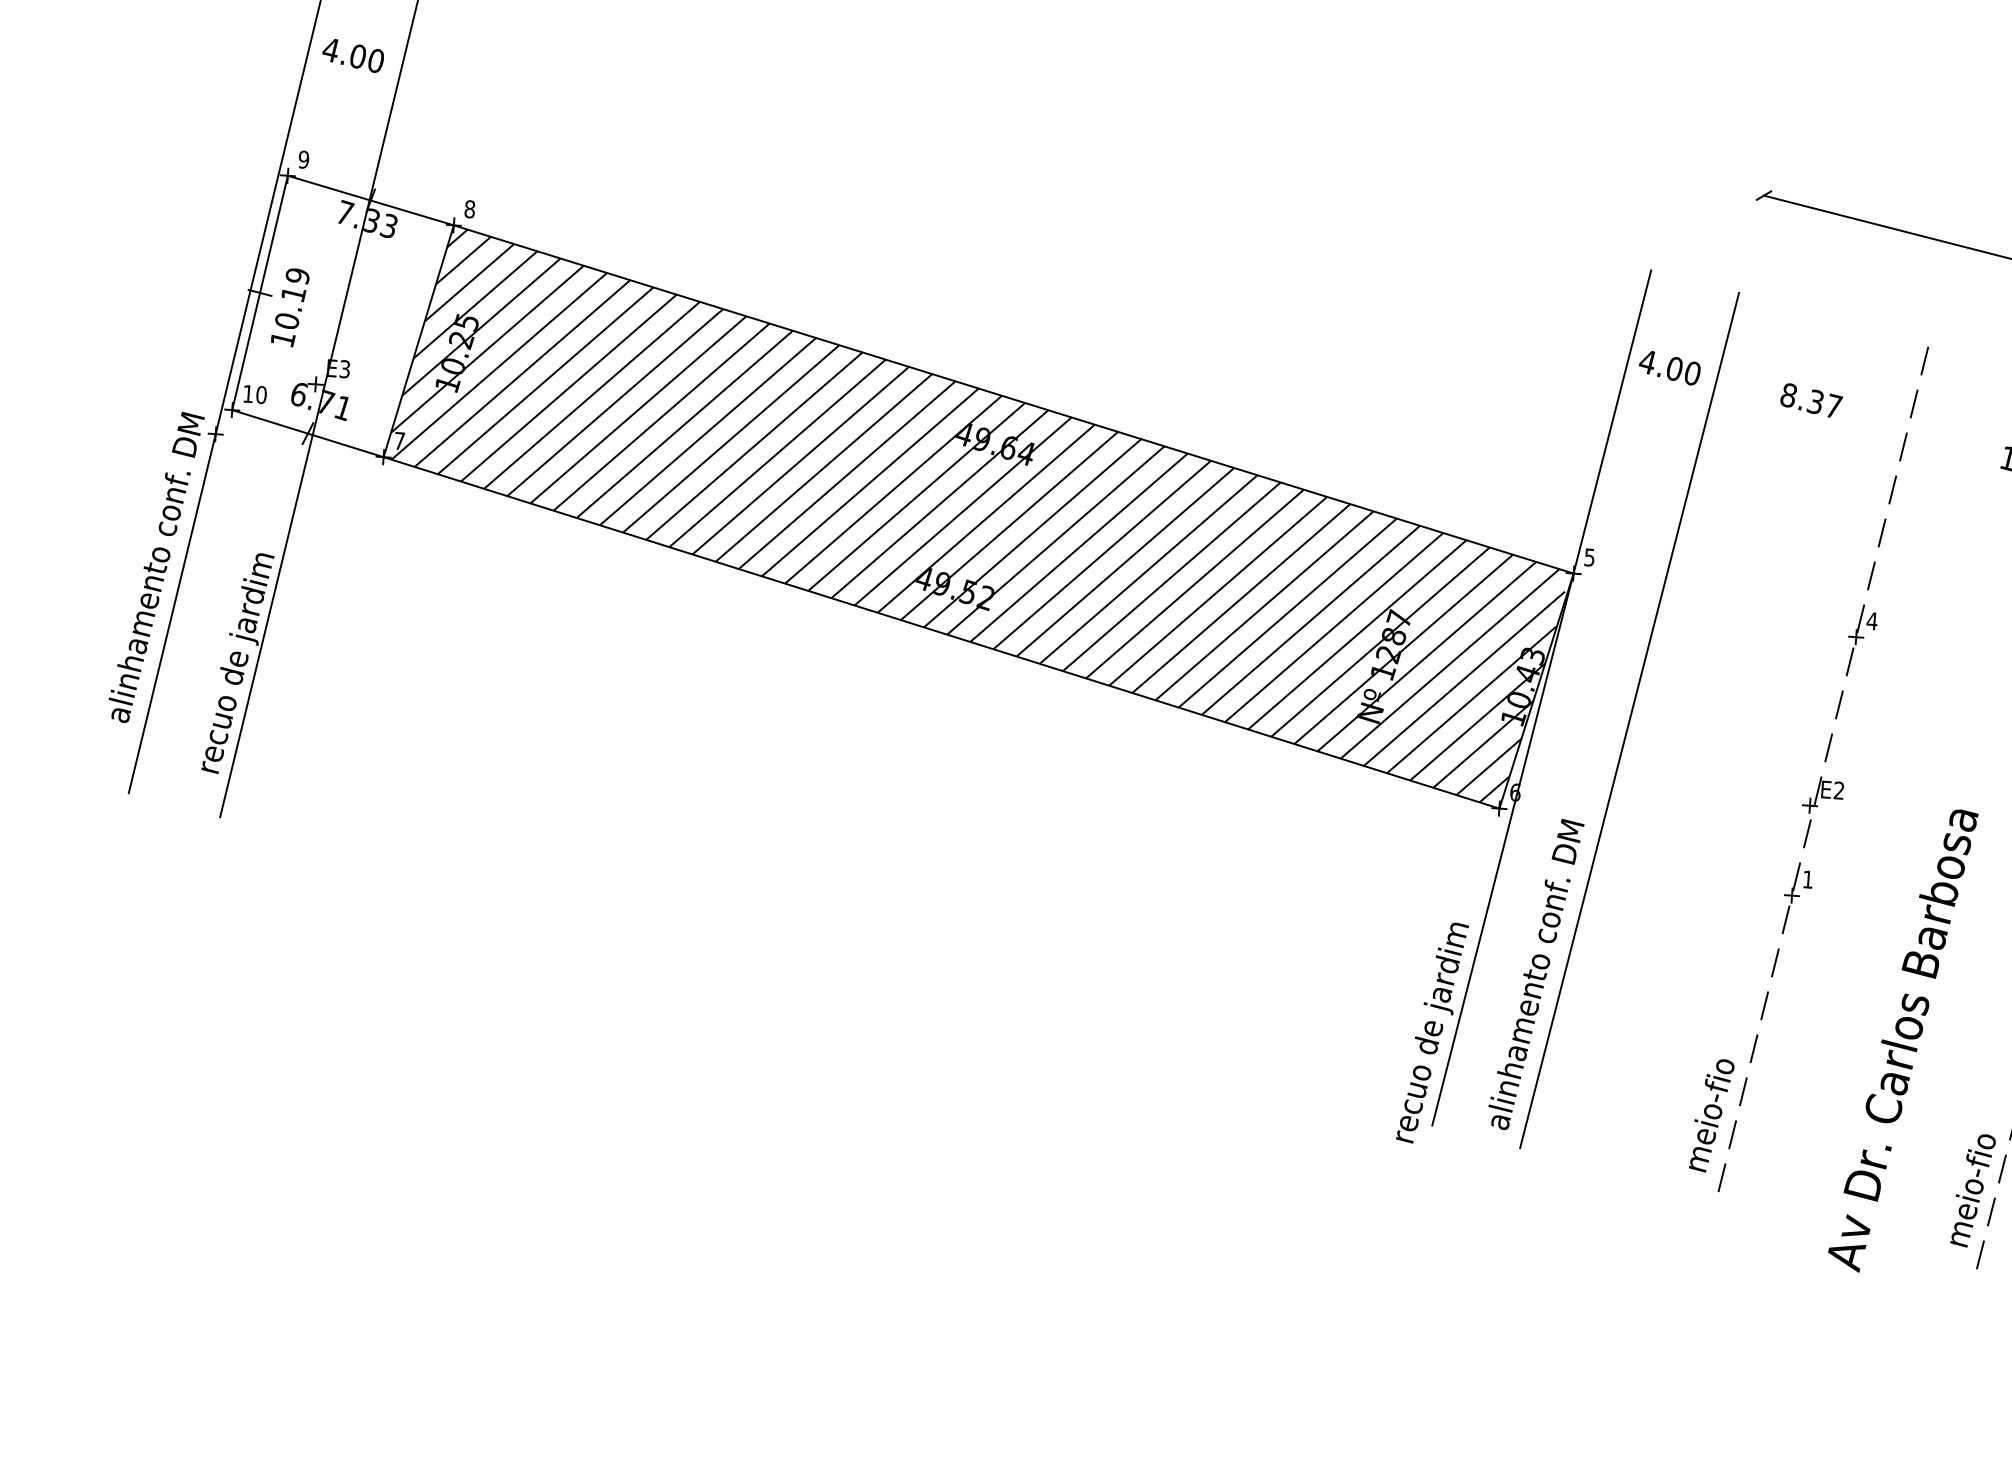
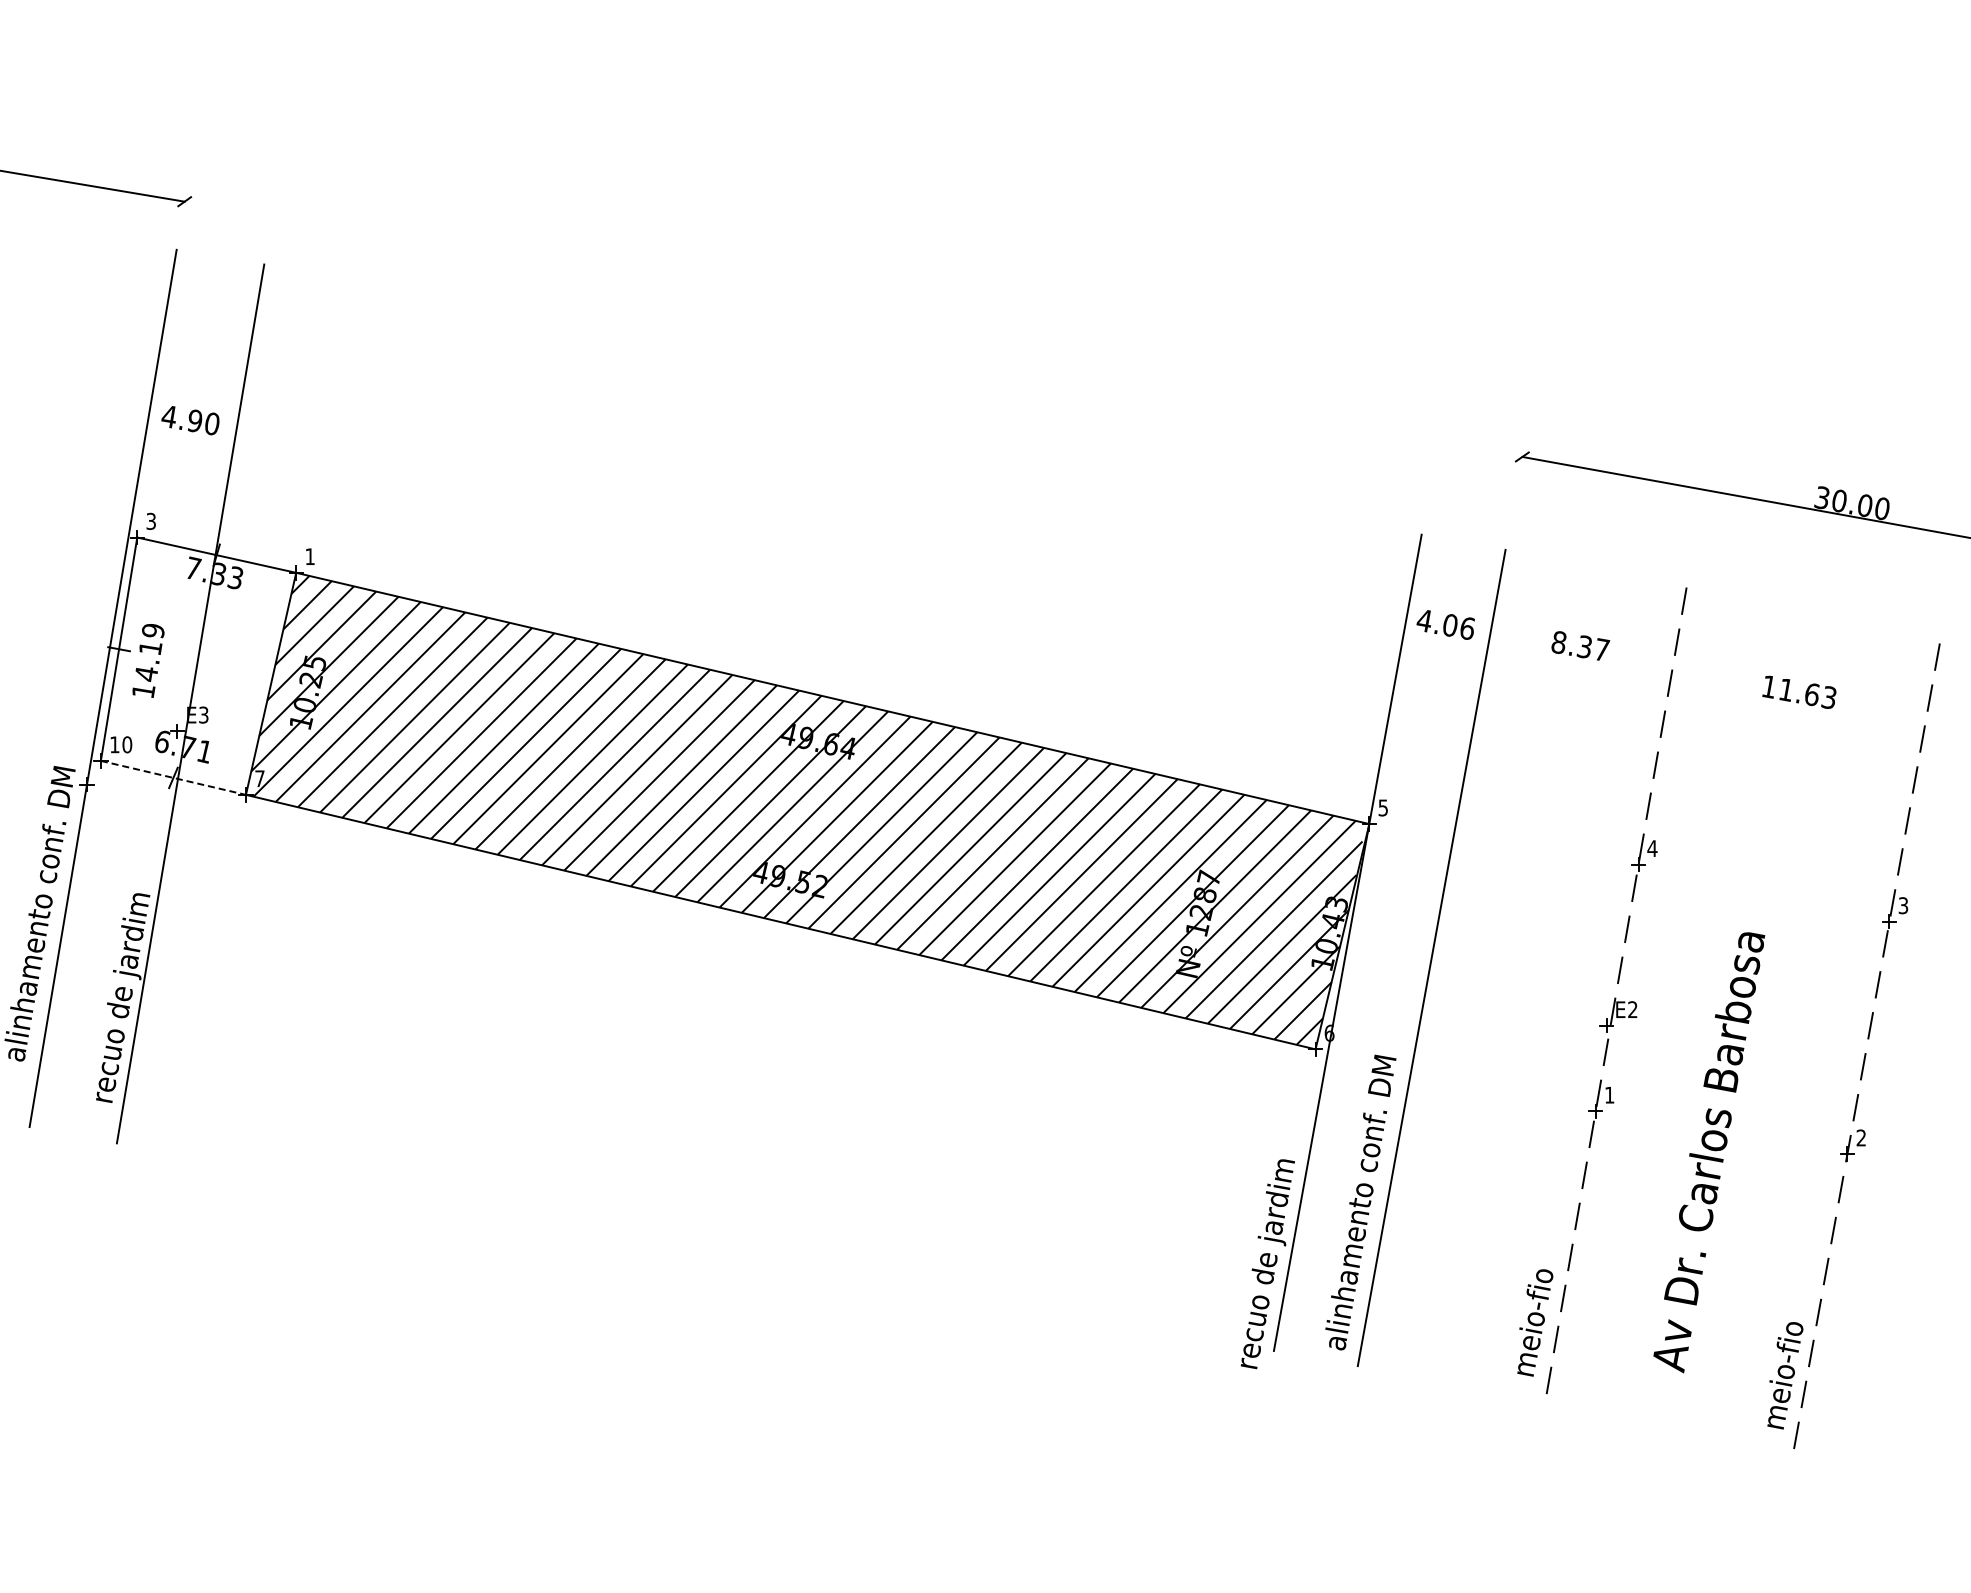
text: (357, 55) -> (194, 420), 4.00 -> 4.90
text: (304, 159) -> (151, 521), 9 -> 3
text: (470, 209) -> (310, 556), 8 -> 1
text: (287, 320) -> (146, 673), 10.19 -> 14.19
text: (1692, 373) -> (1467, 628), 4.00 -> 4.06
line: (308, 433) -> (173, 777), solid -> dashed
text: (1903, 1040) -> (1709, 1152), moved

